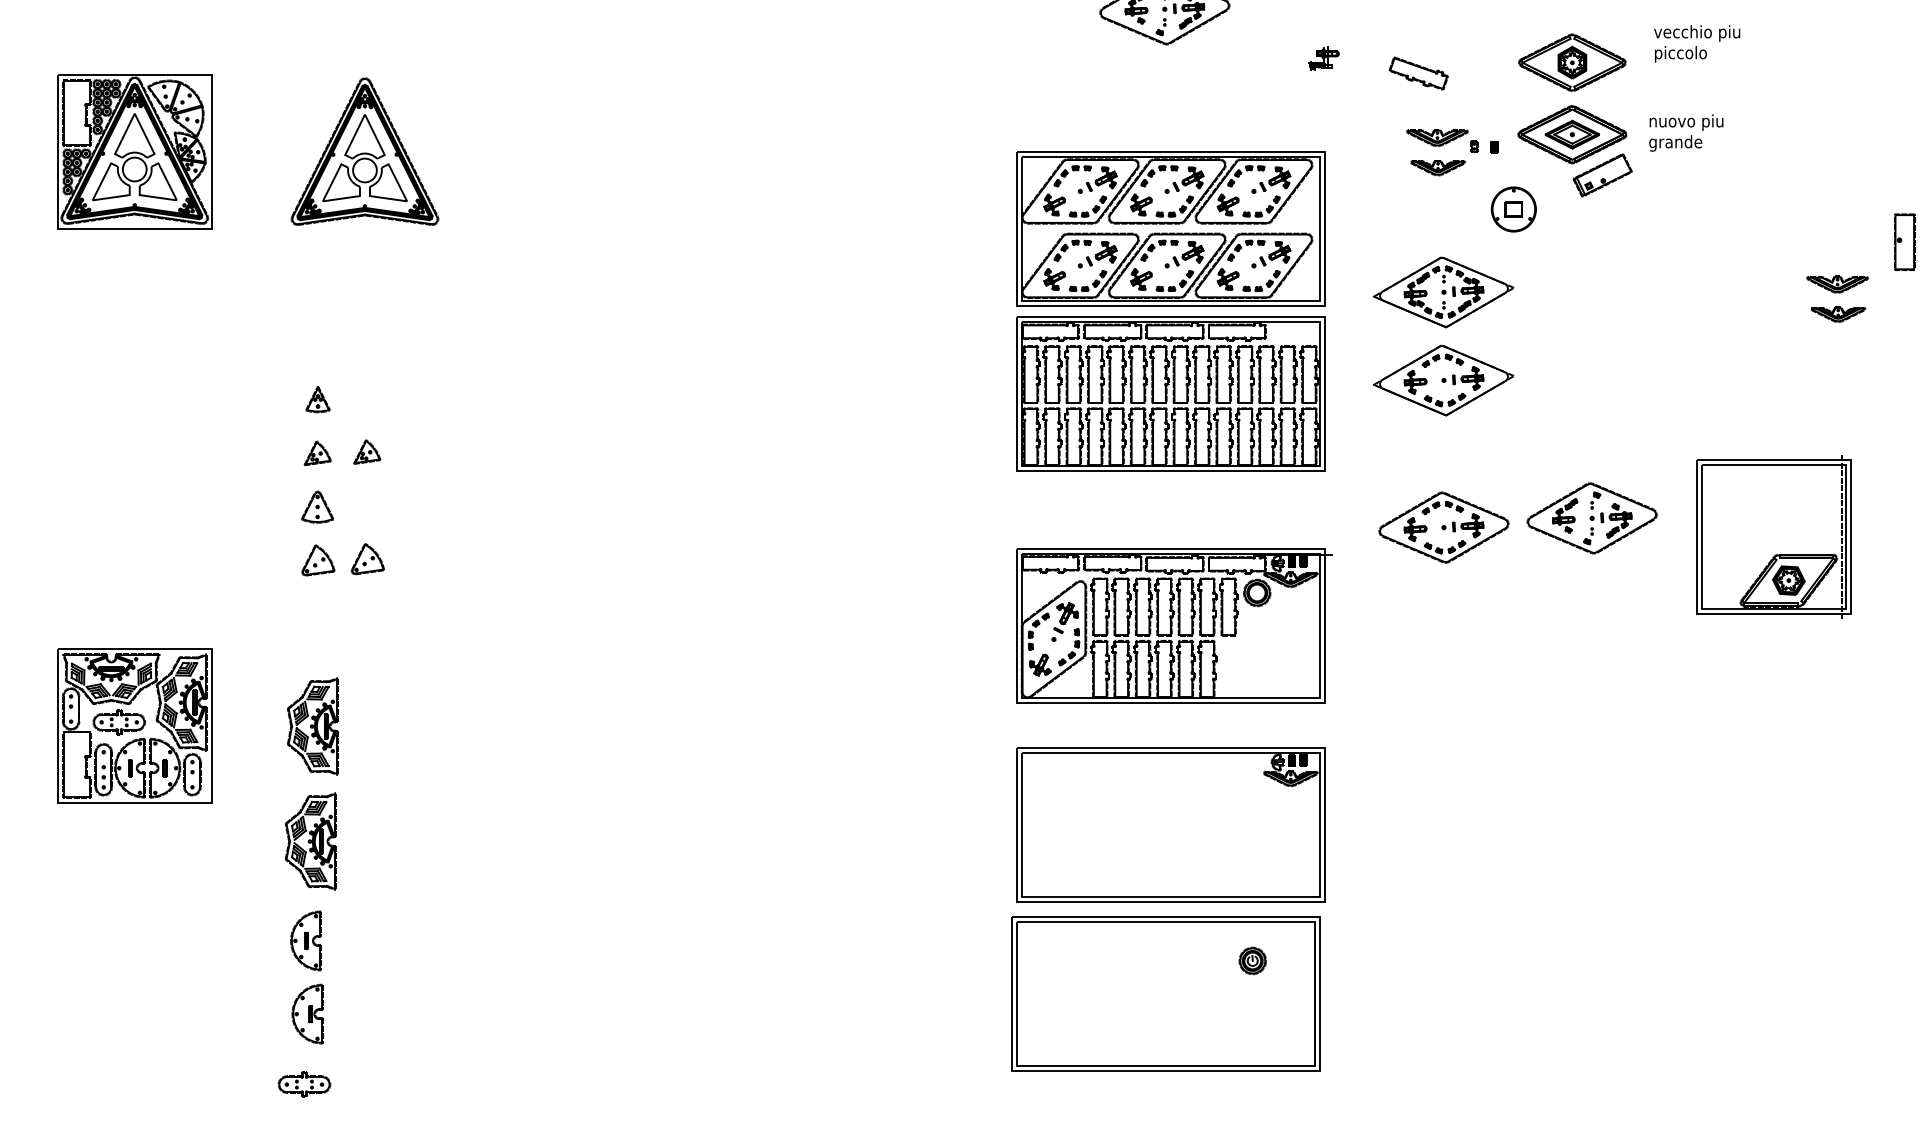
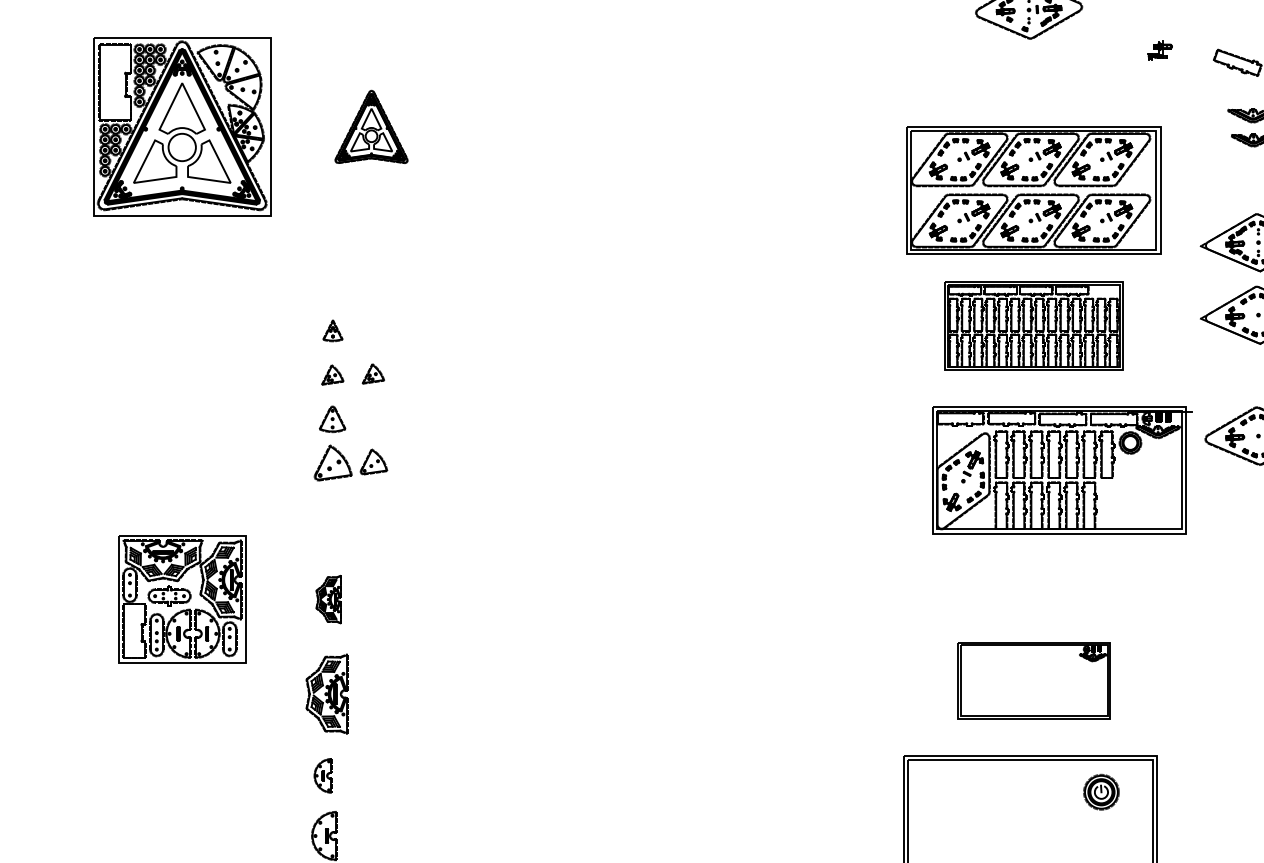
part: (134, 151) -> (182, 126), size x1.4
part: (364, 151) -> (371, 126), size x0.6
part: (1170, 393) -> (1033, 325), size x0.7
part: (318, 560) -> (333, 463), size x1.4
part: (1174, 625) -> (1062, 469), moved
part: (312, 726) -> (328, 599), size x0.6
part: (1170, 824) -> (1033, 680), size x0.6
part: (305, 940) -> (322, 775), size x0.7
part: (1252, 960) -> (1101, 791), size x1.6

